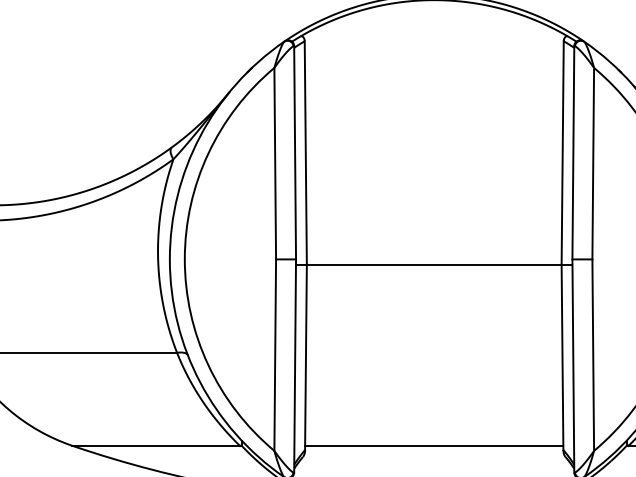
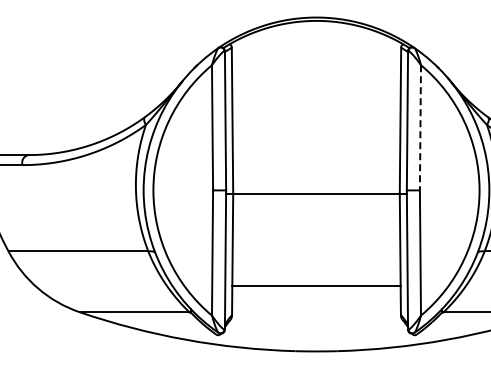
line: (593, 163) -> (420, 127), solid -> dashed
line: (434, 446) -> (316, 286), moved

